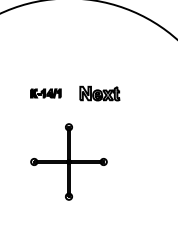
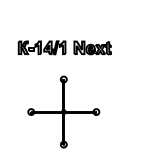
part: (45, 93) -> (41, 47), size x1.67

